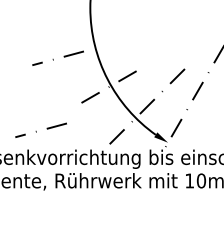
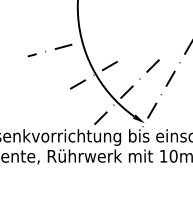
line: (36, 130) -> (31, 112), removed

